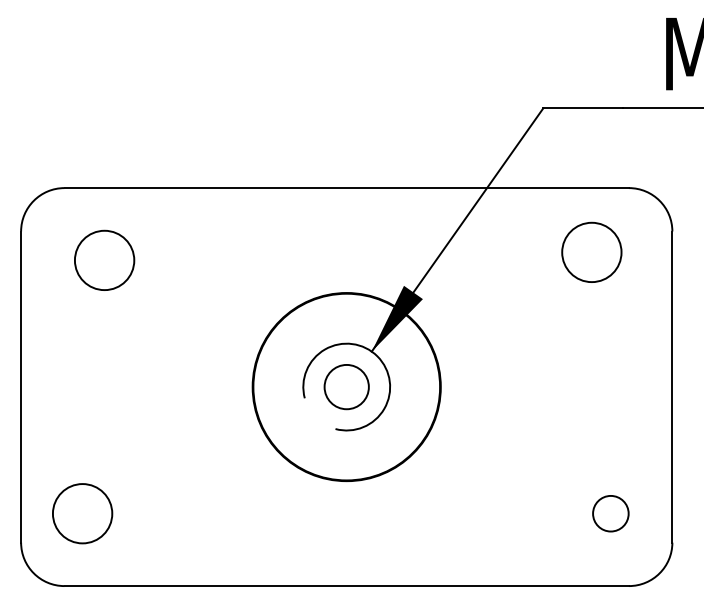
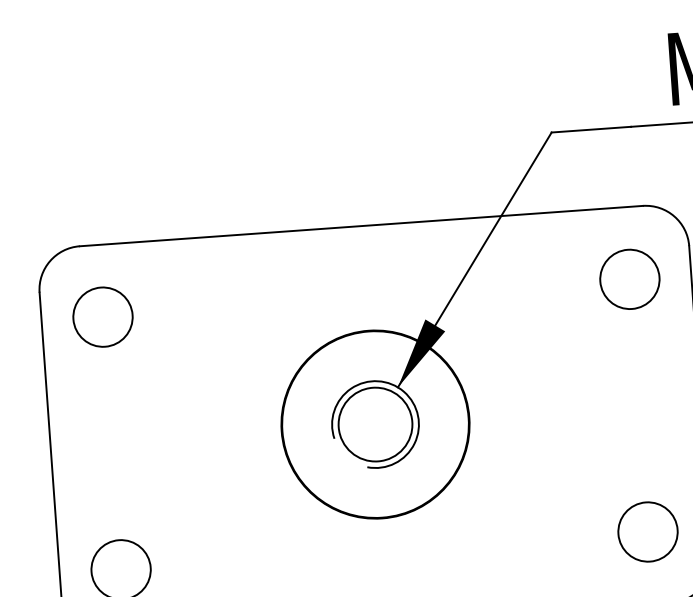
circle: (591, 251) -> (629, 278), moved
circle: (104, 259) -> (102, 316), moved
circle: (346, 386) -> (375, 424), size x1.67
circle: (610, 513) -> (647, 531), size x1.67

